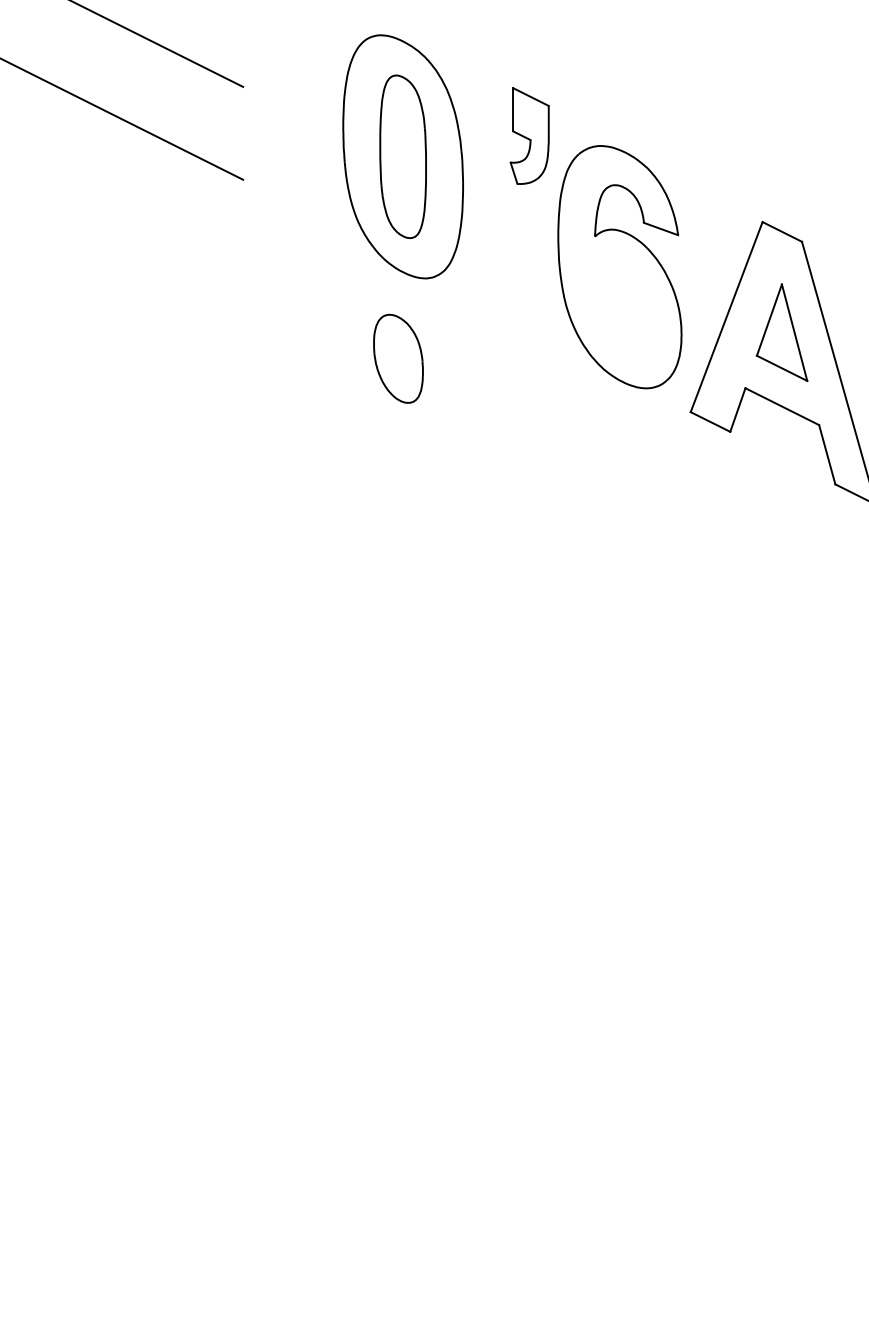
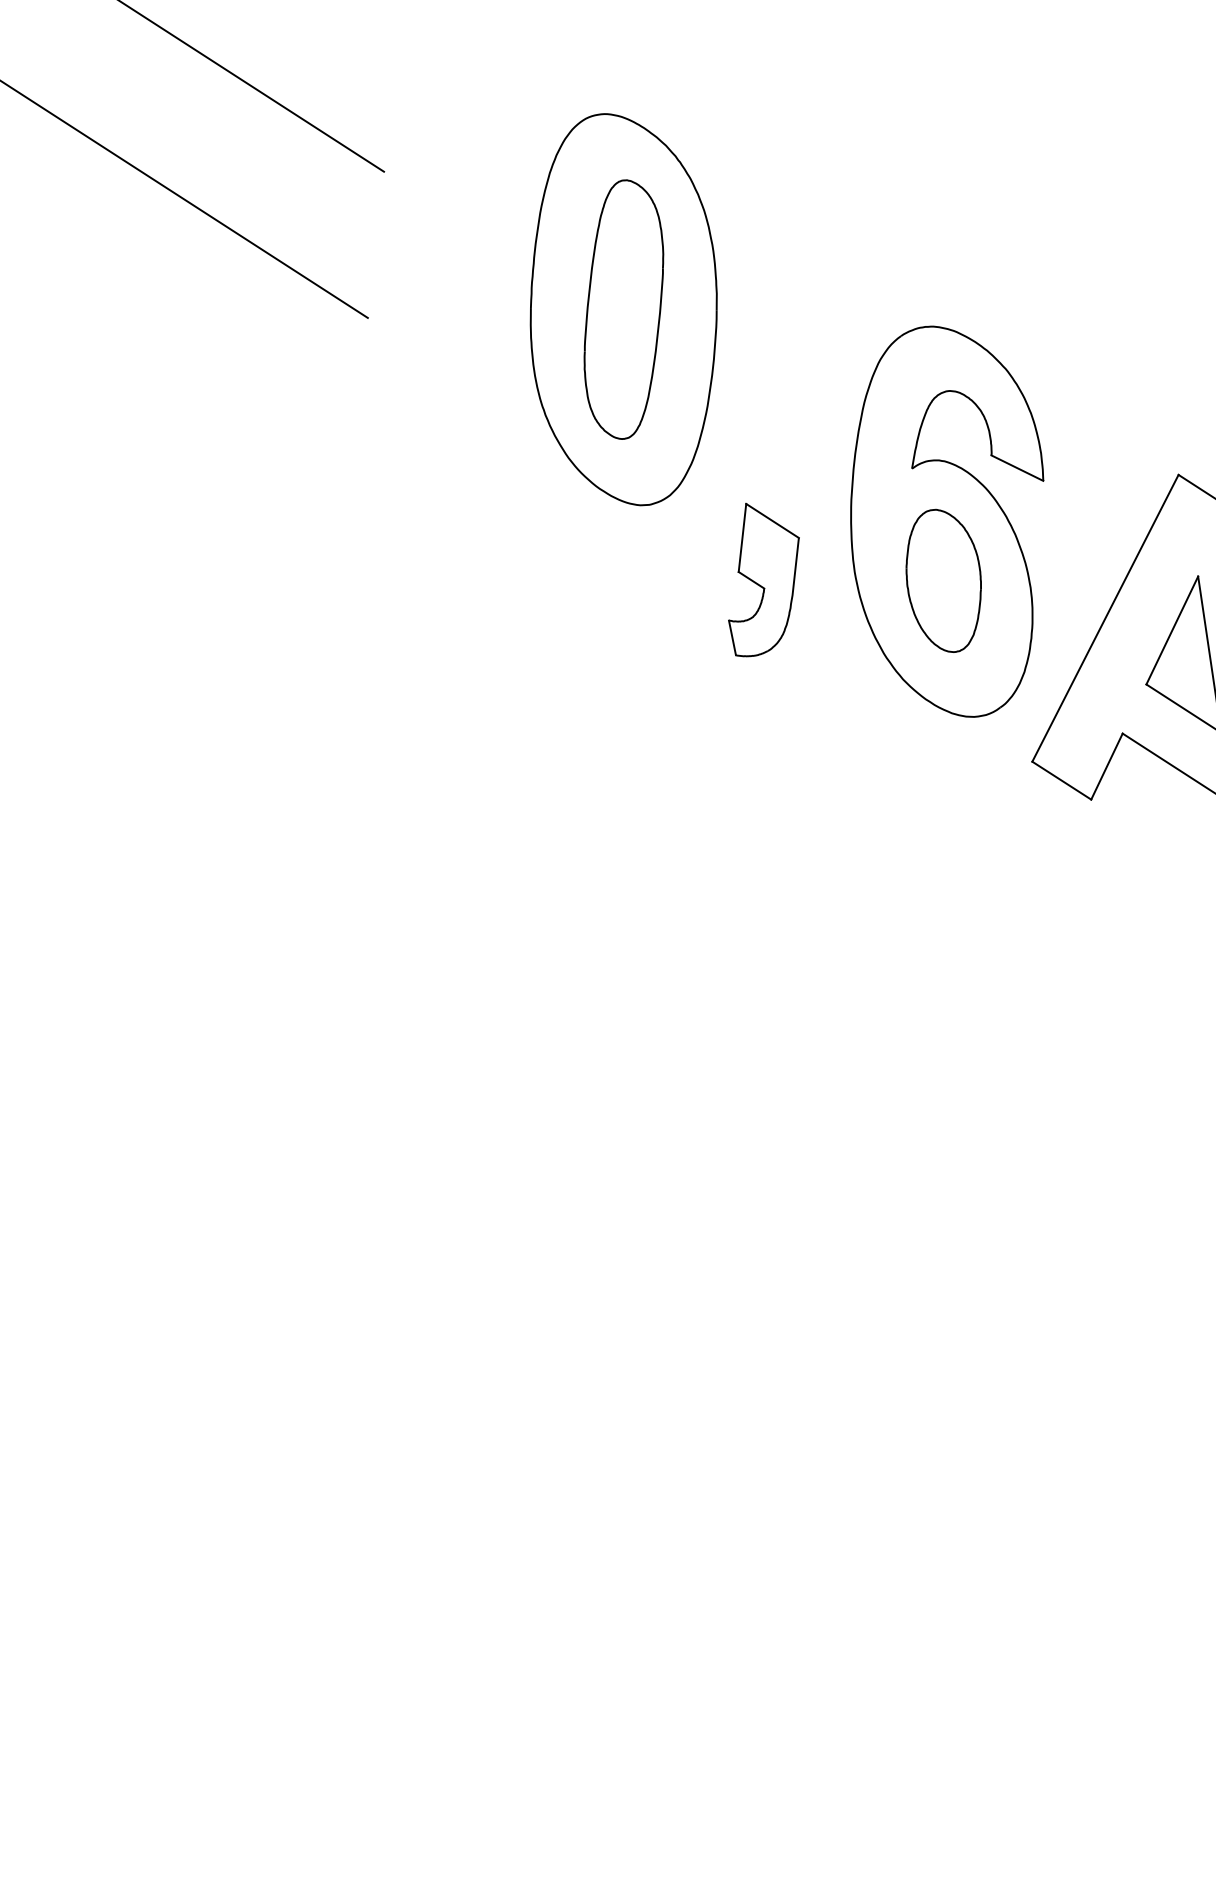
part: (529, 135) -> (763, 581), moved
part: (398, 358) -> (943, 580), moved

